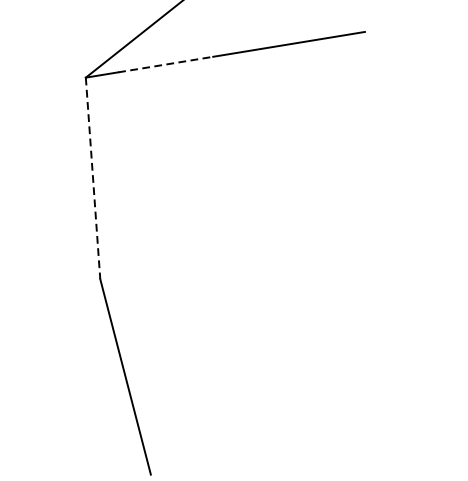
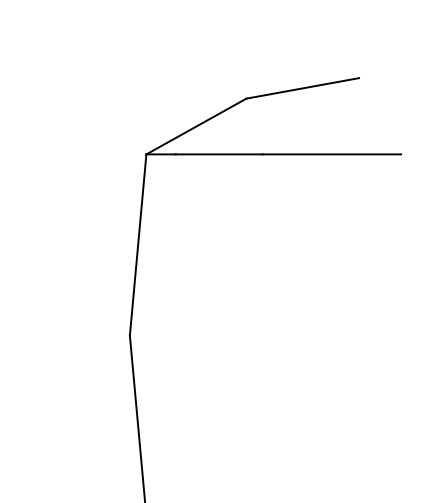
line: (165, 64) -> (219, 154), dashed -> solid
line: (93, 177) -> (138, 244), dashed -> solid

